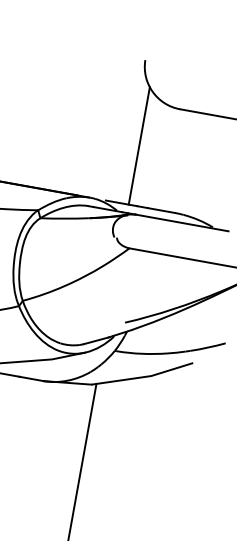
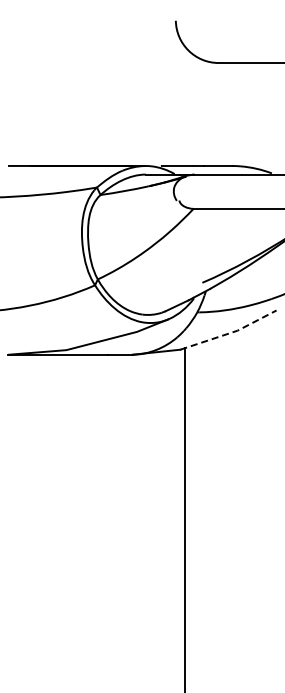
line: (139, 145) -> (185, 105), removed
line: (143, 377) -> (230, 333), solid -> dashed

